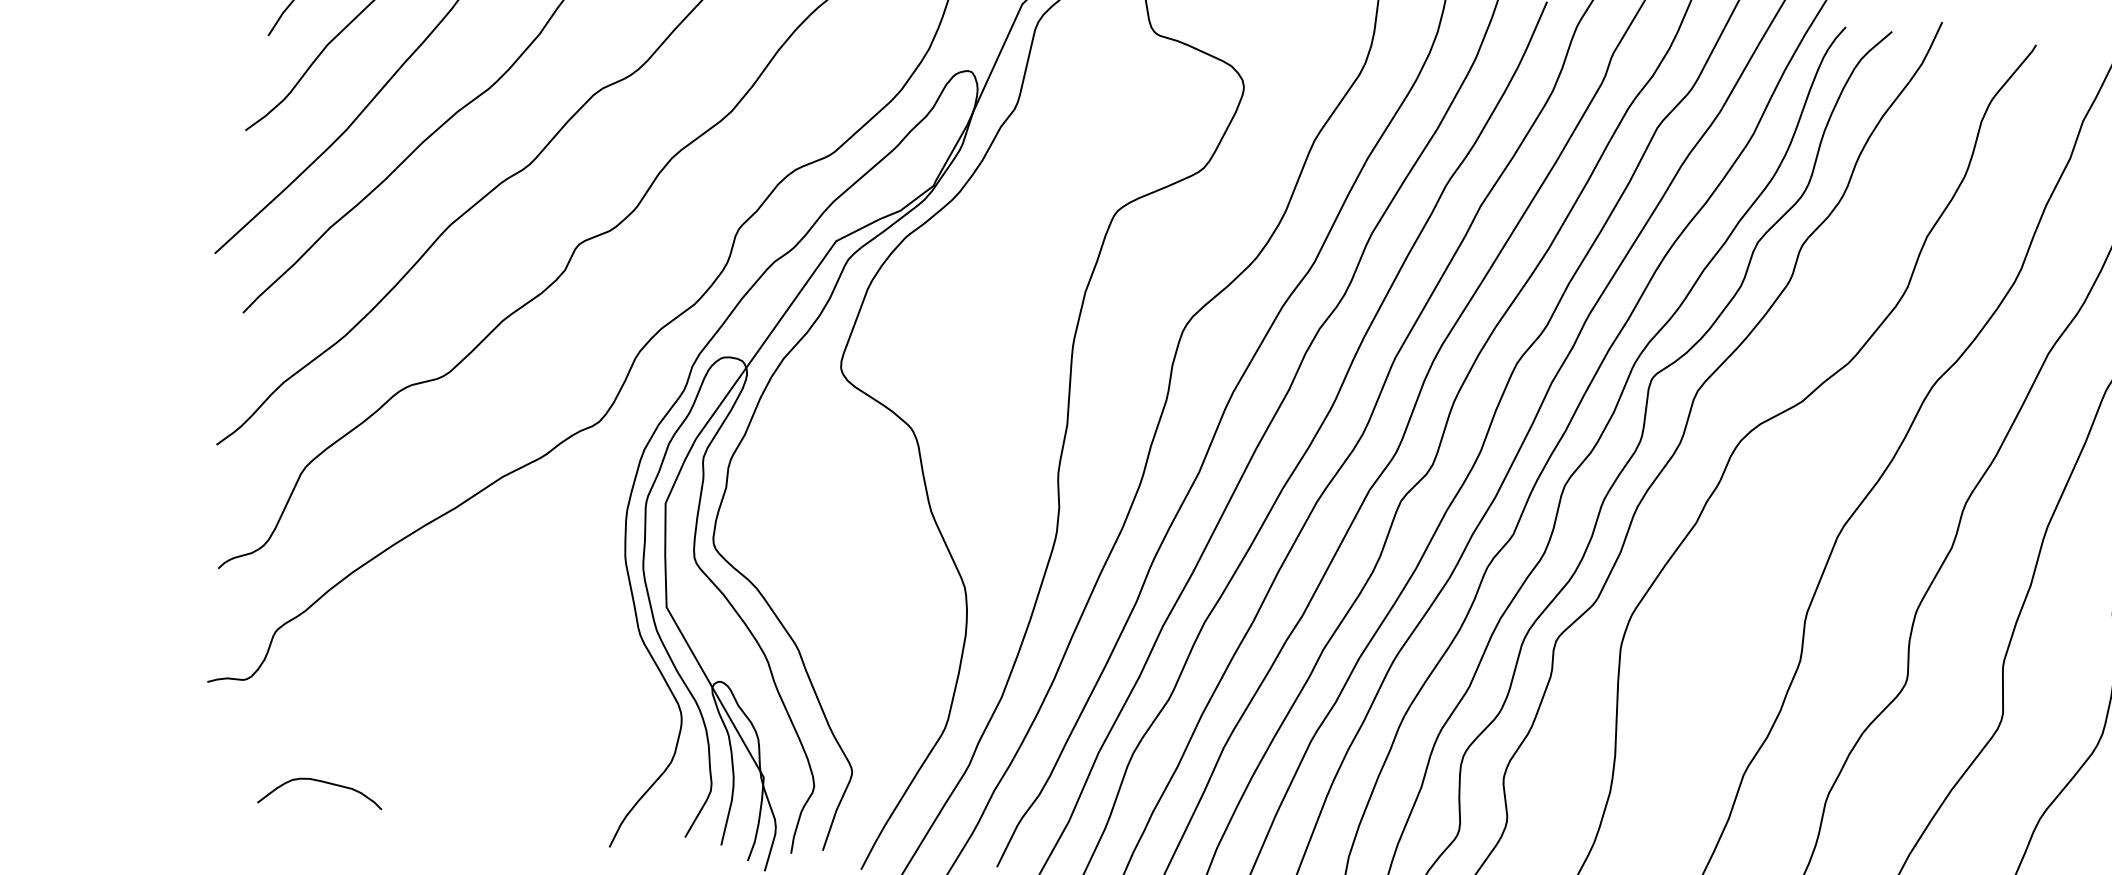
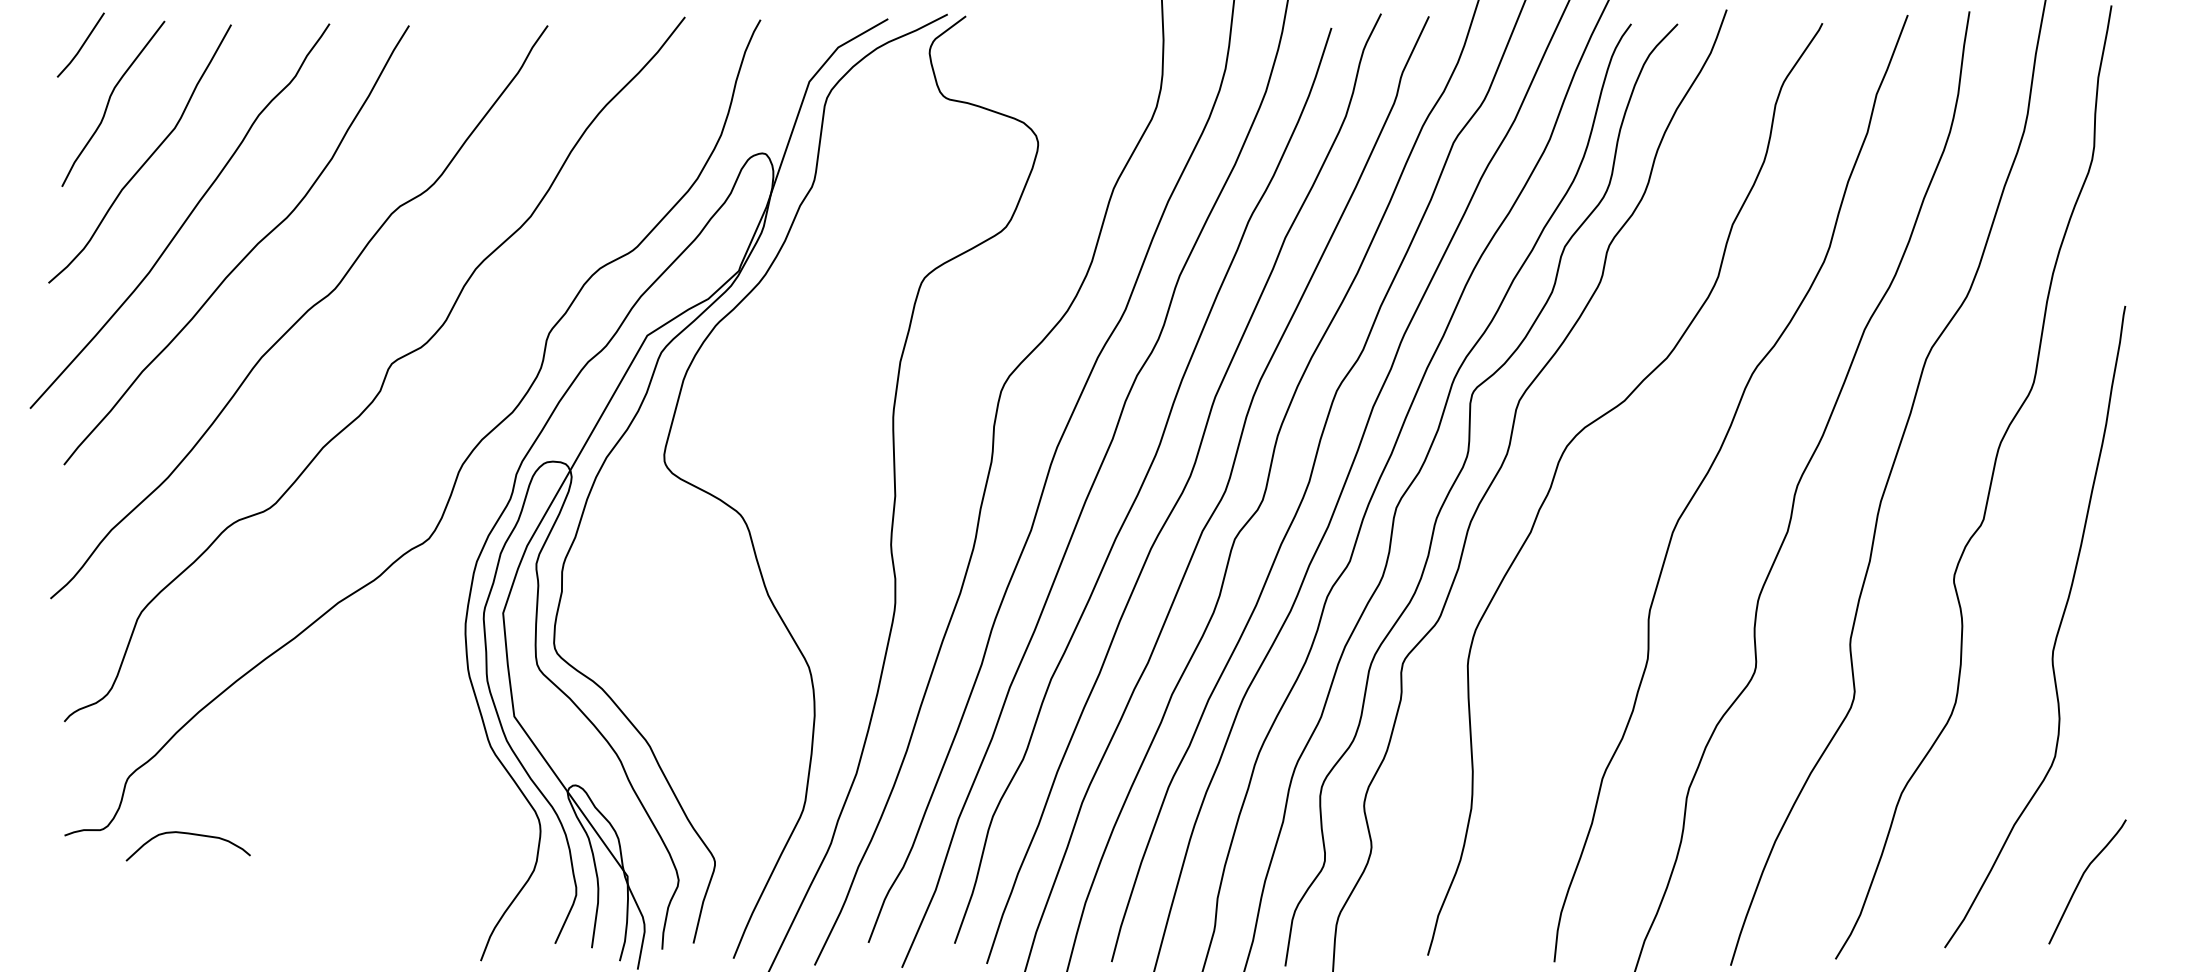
curve: (321, 782) -> (187, 834), moved

